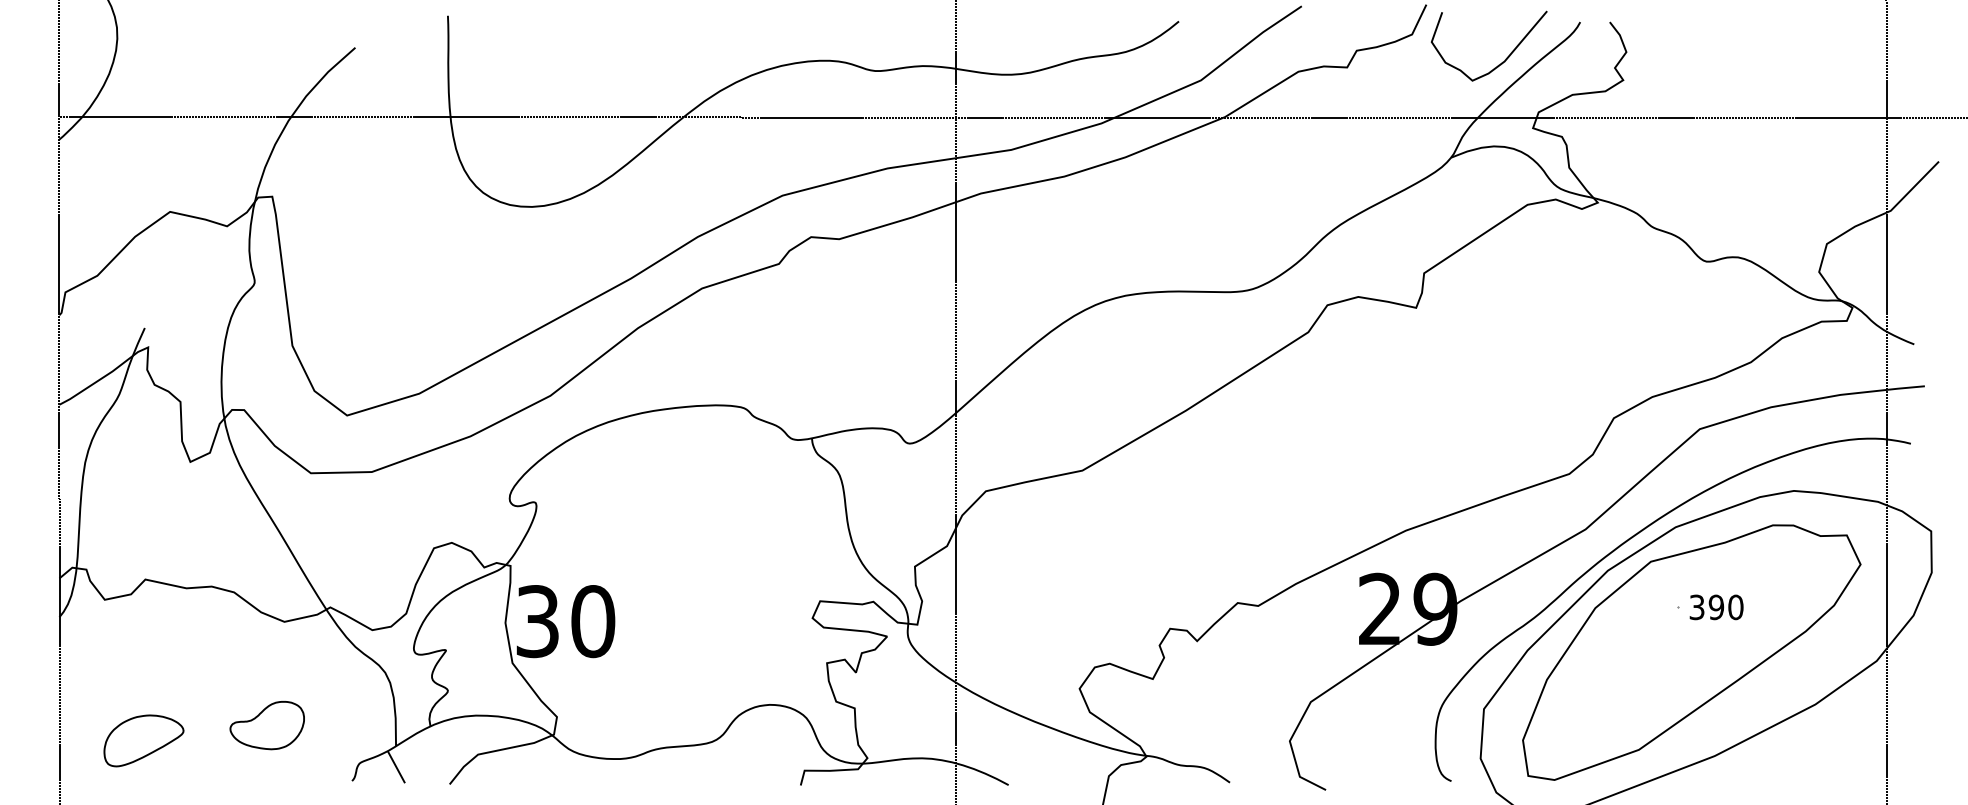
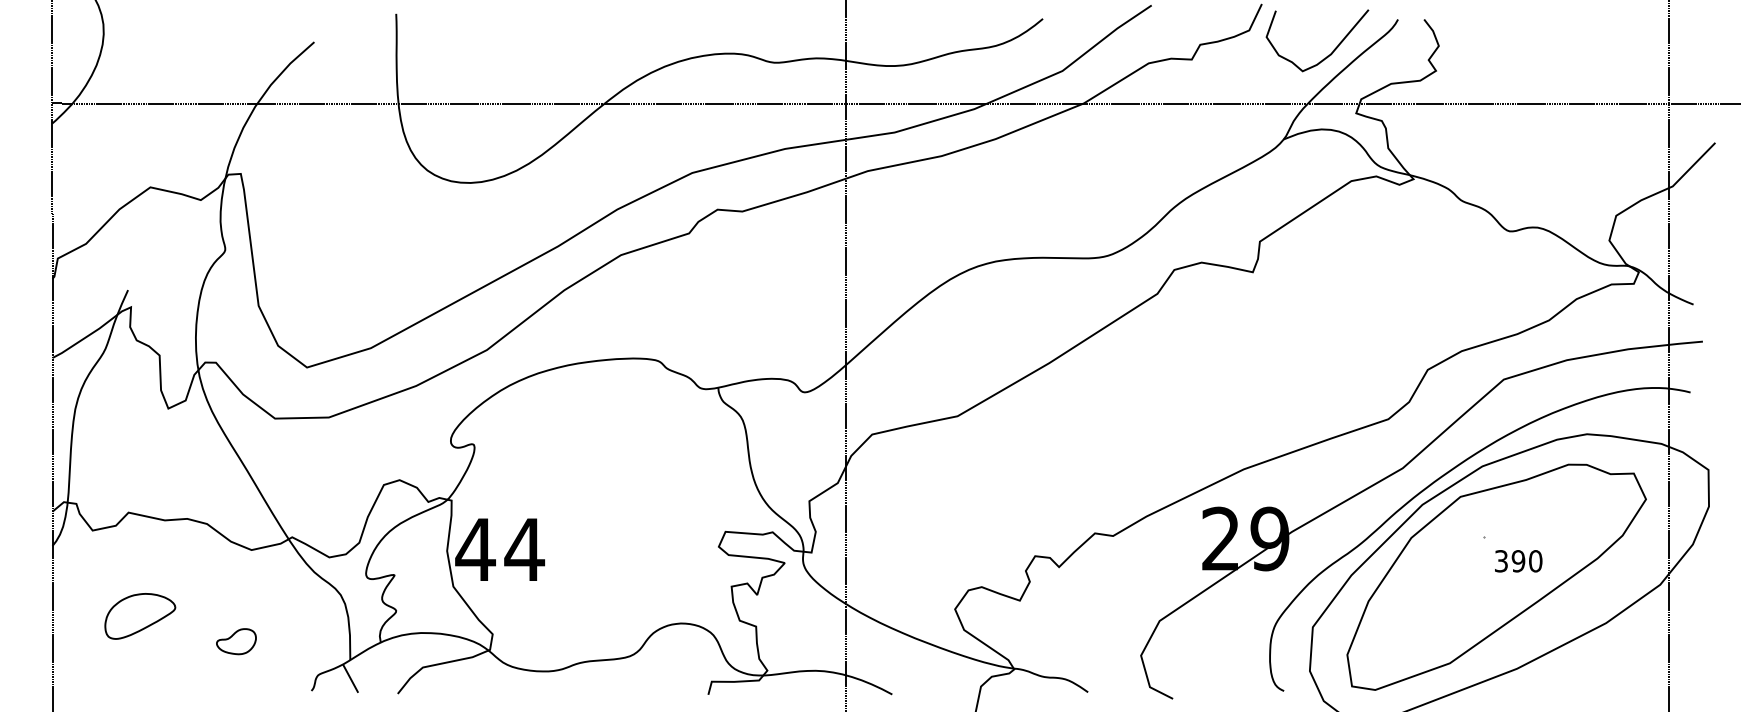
text: (1716, 607) -> (1518, 561), moved
text: (565, 621) -> (500, 549), 30 -> 44
part: (267, 725) -> (236, 641), size x0.6
part: (144, 741) -> (140, 616), moved

